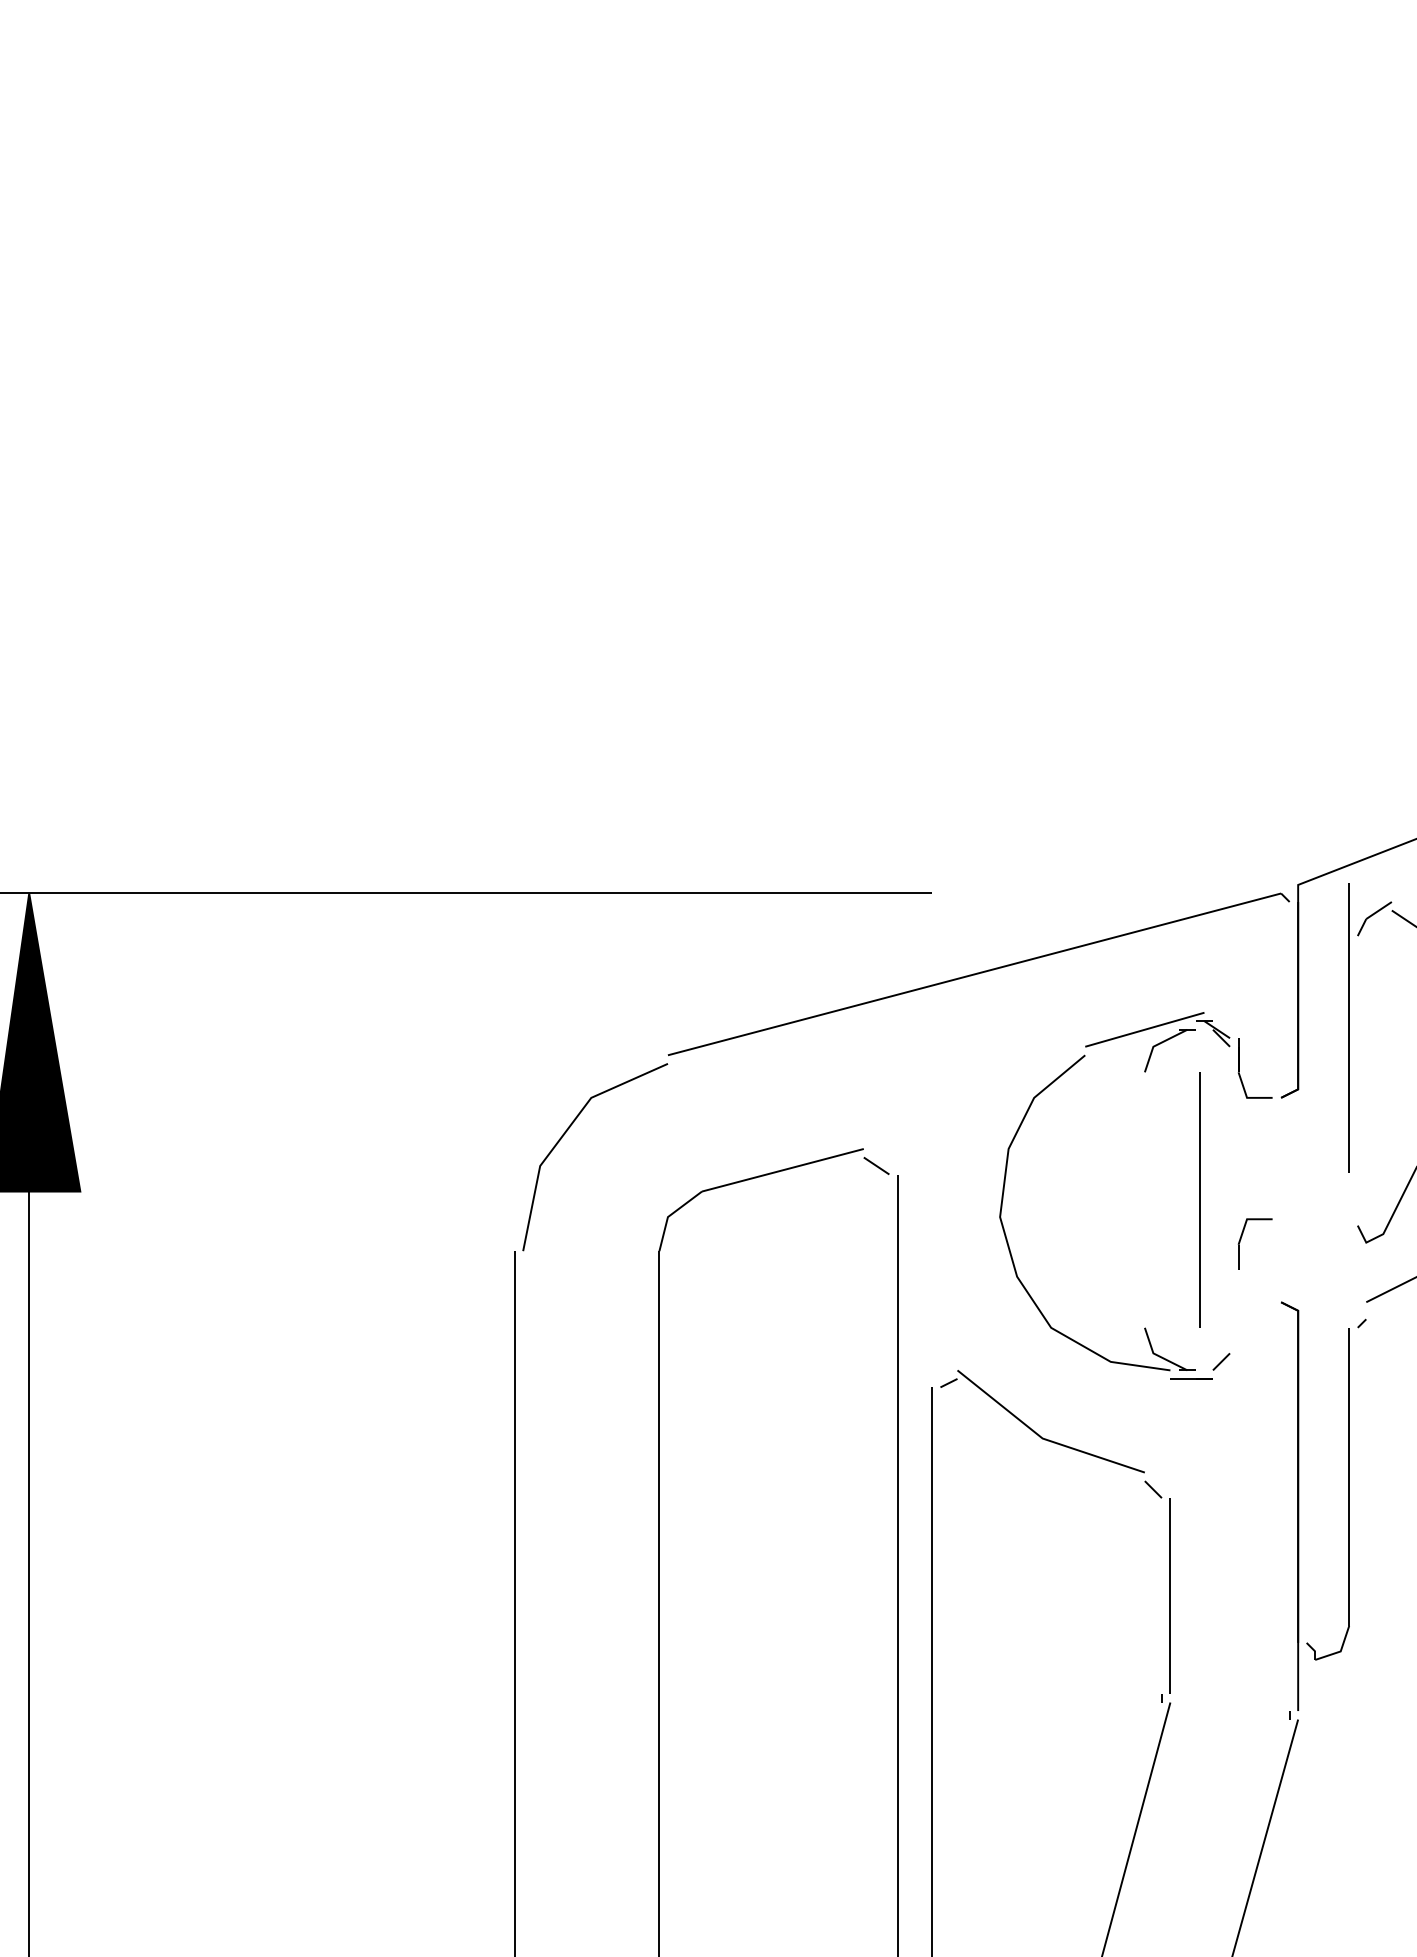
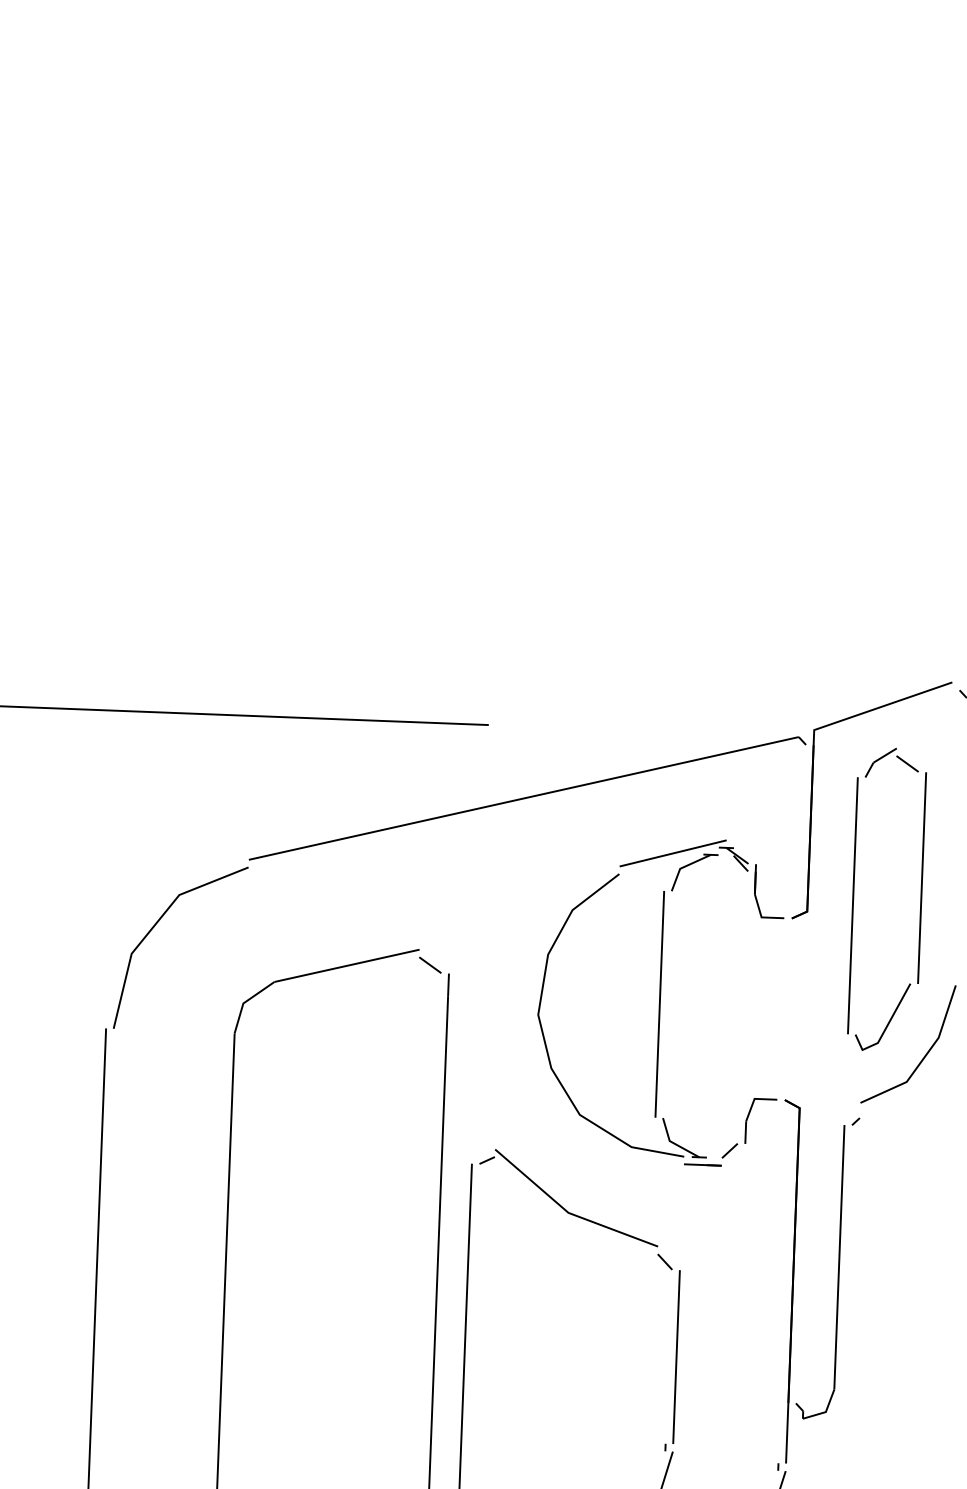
line: (1348, 1027) -> (852, 905), moved
line: (1199, 1199) -> (659, 1003), moved
part: (1241, 1239) -> (748, 1116), moved

